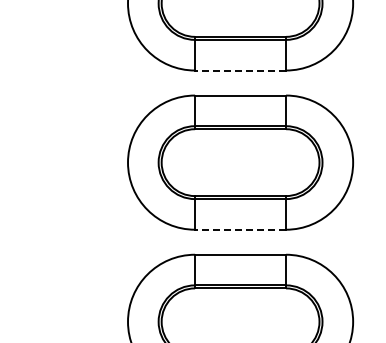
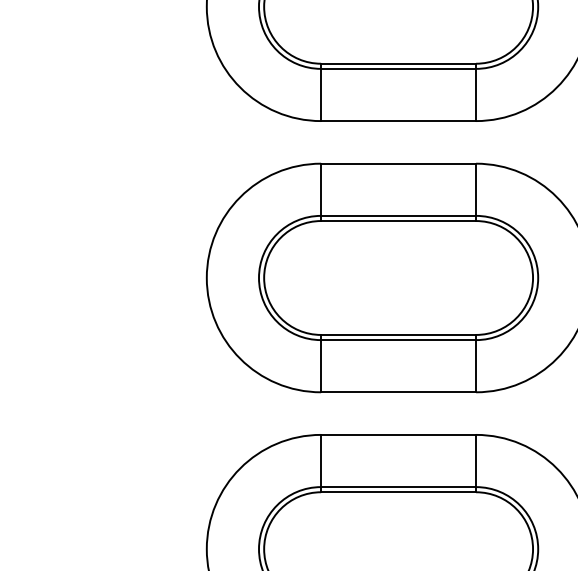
line: (240, 70) -> (398, 121), dashed -> solid
line: (240, 229) -> (398, 391), dashed -> solid

